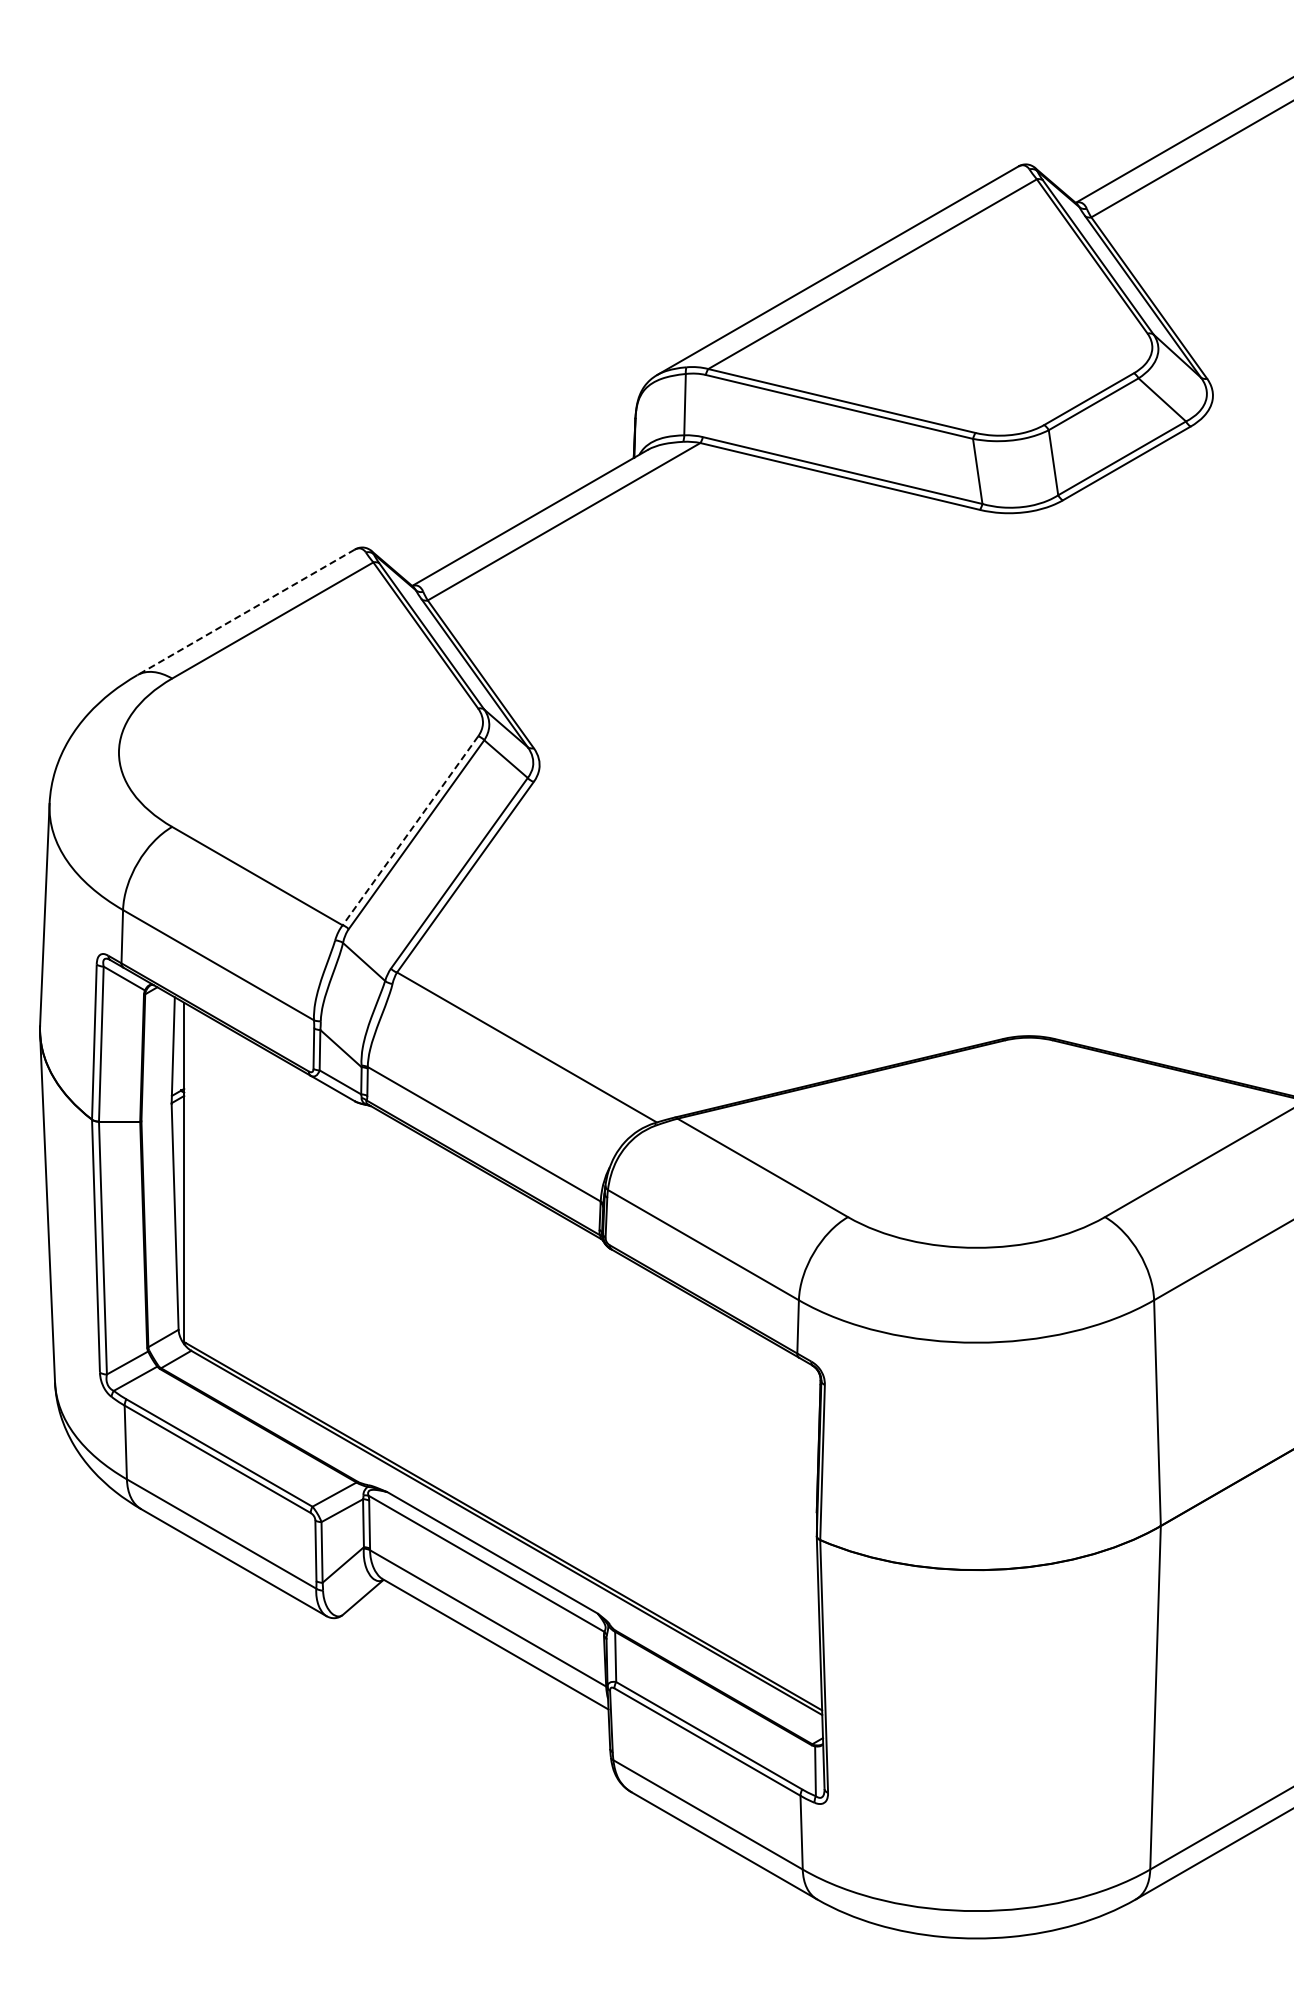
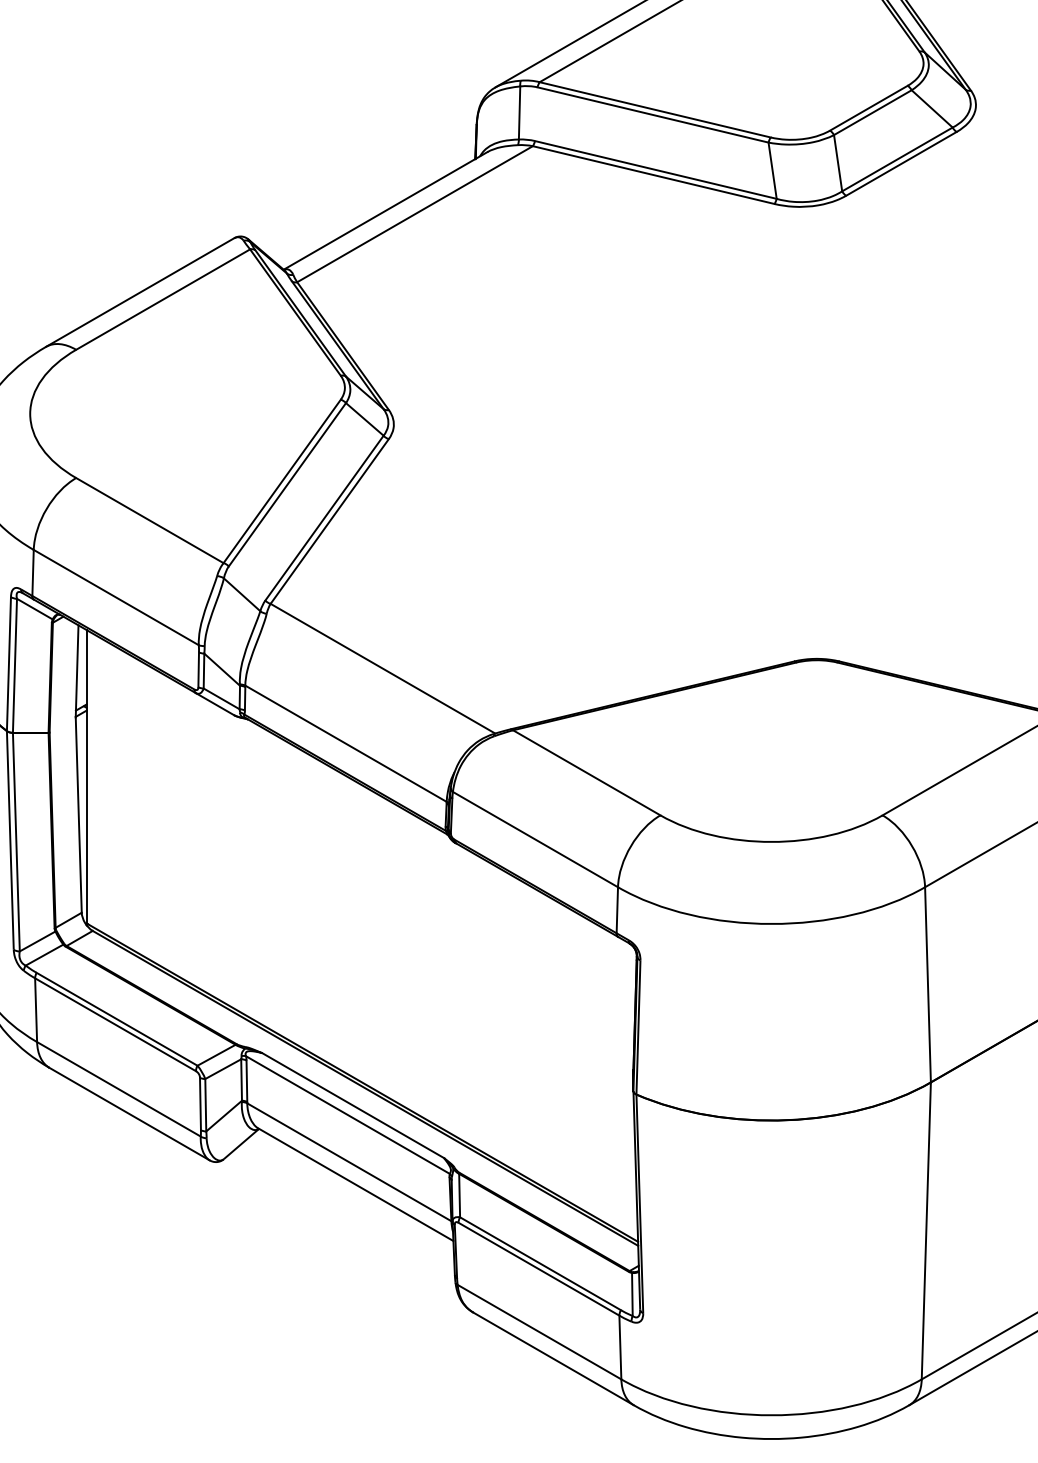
line: (246, 612) -> (140, 292), dashed -> solid
line: (410, 831) -> (282, 482), dashed -> solid

